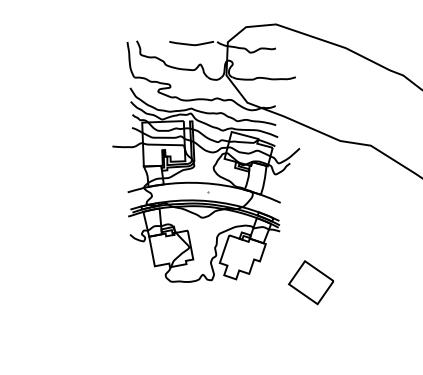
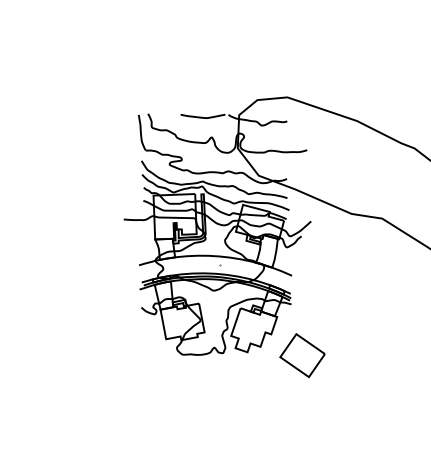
part: (311, 282) -> (302, 355), moved

